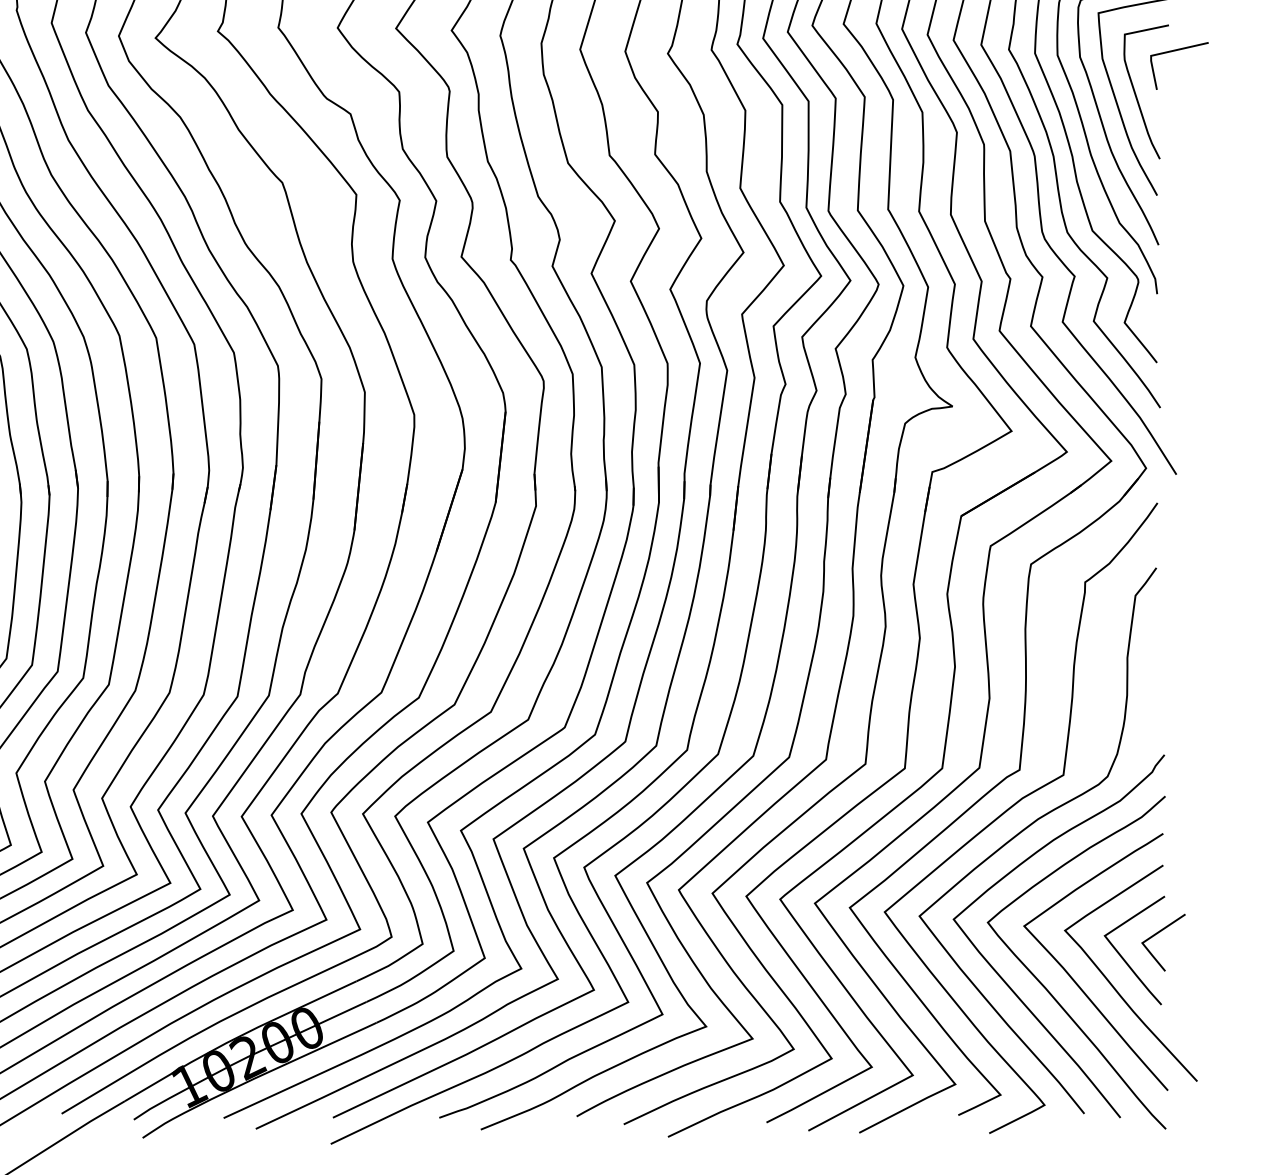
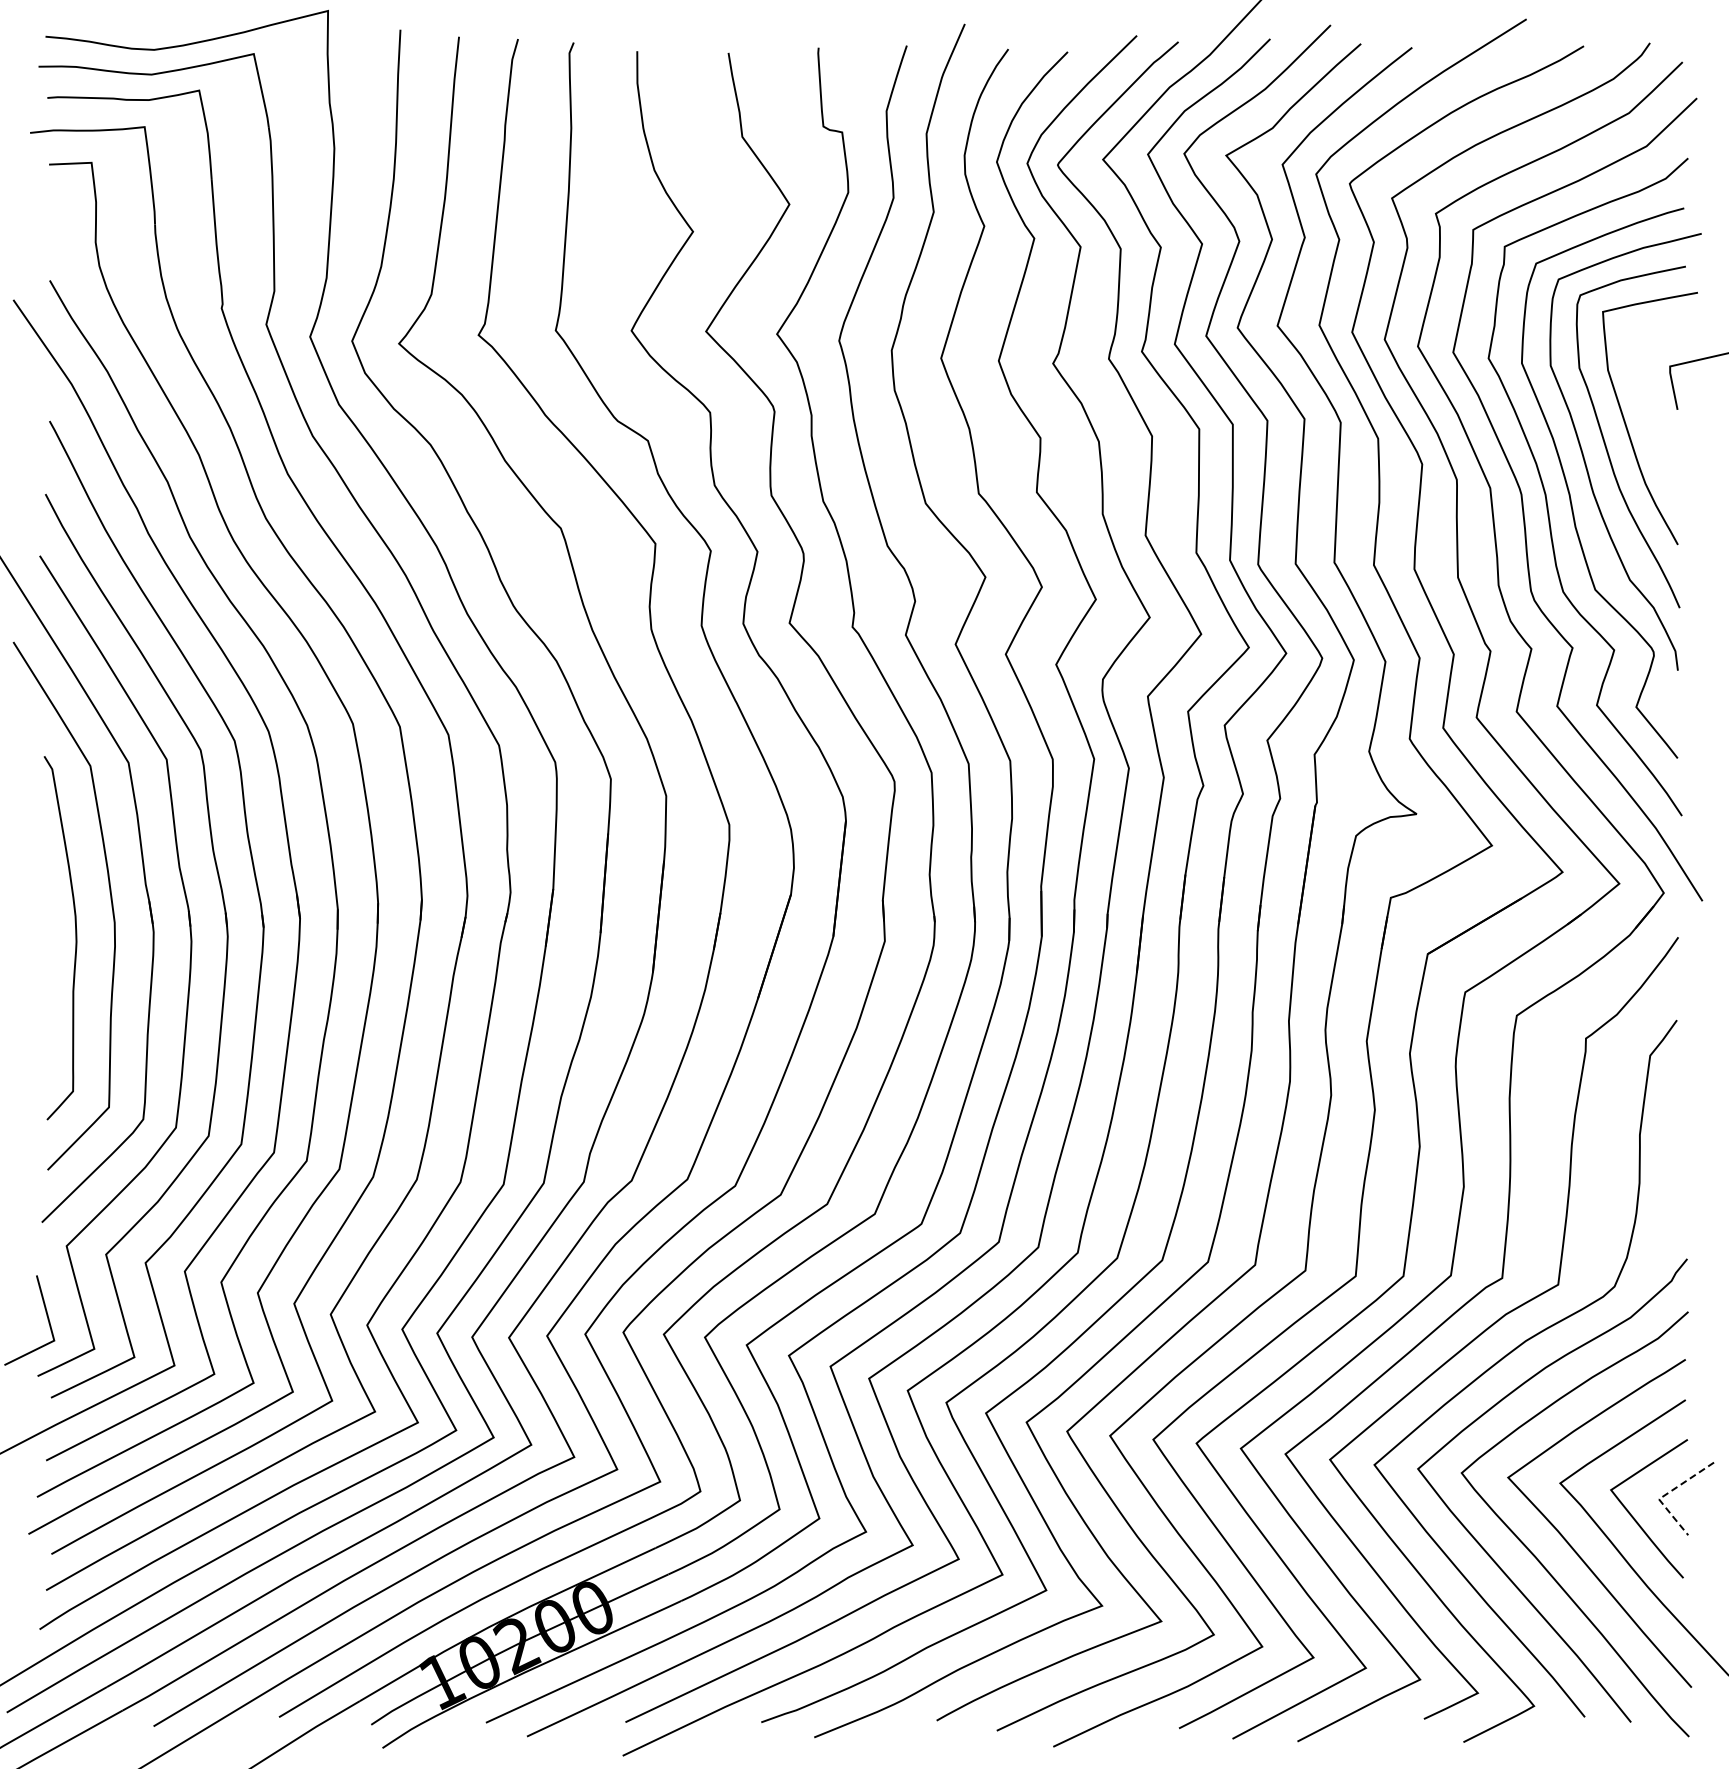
curve: (1136, 95) -> (1651, 416), removed
line: (1147, 939) -> (1665, 1494), solid -> dashed

